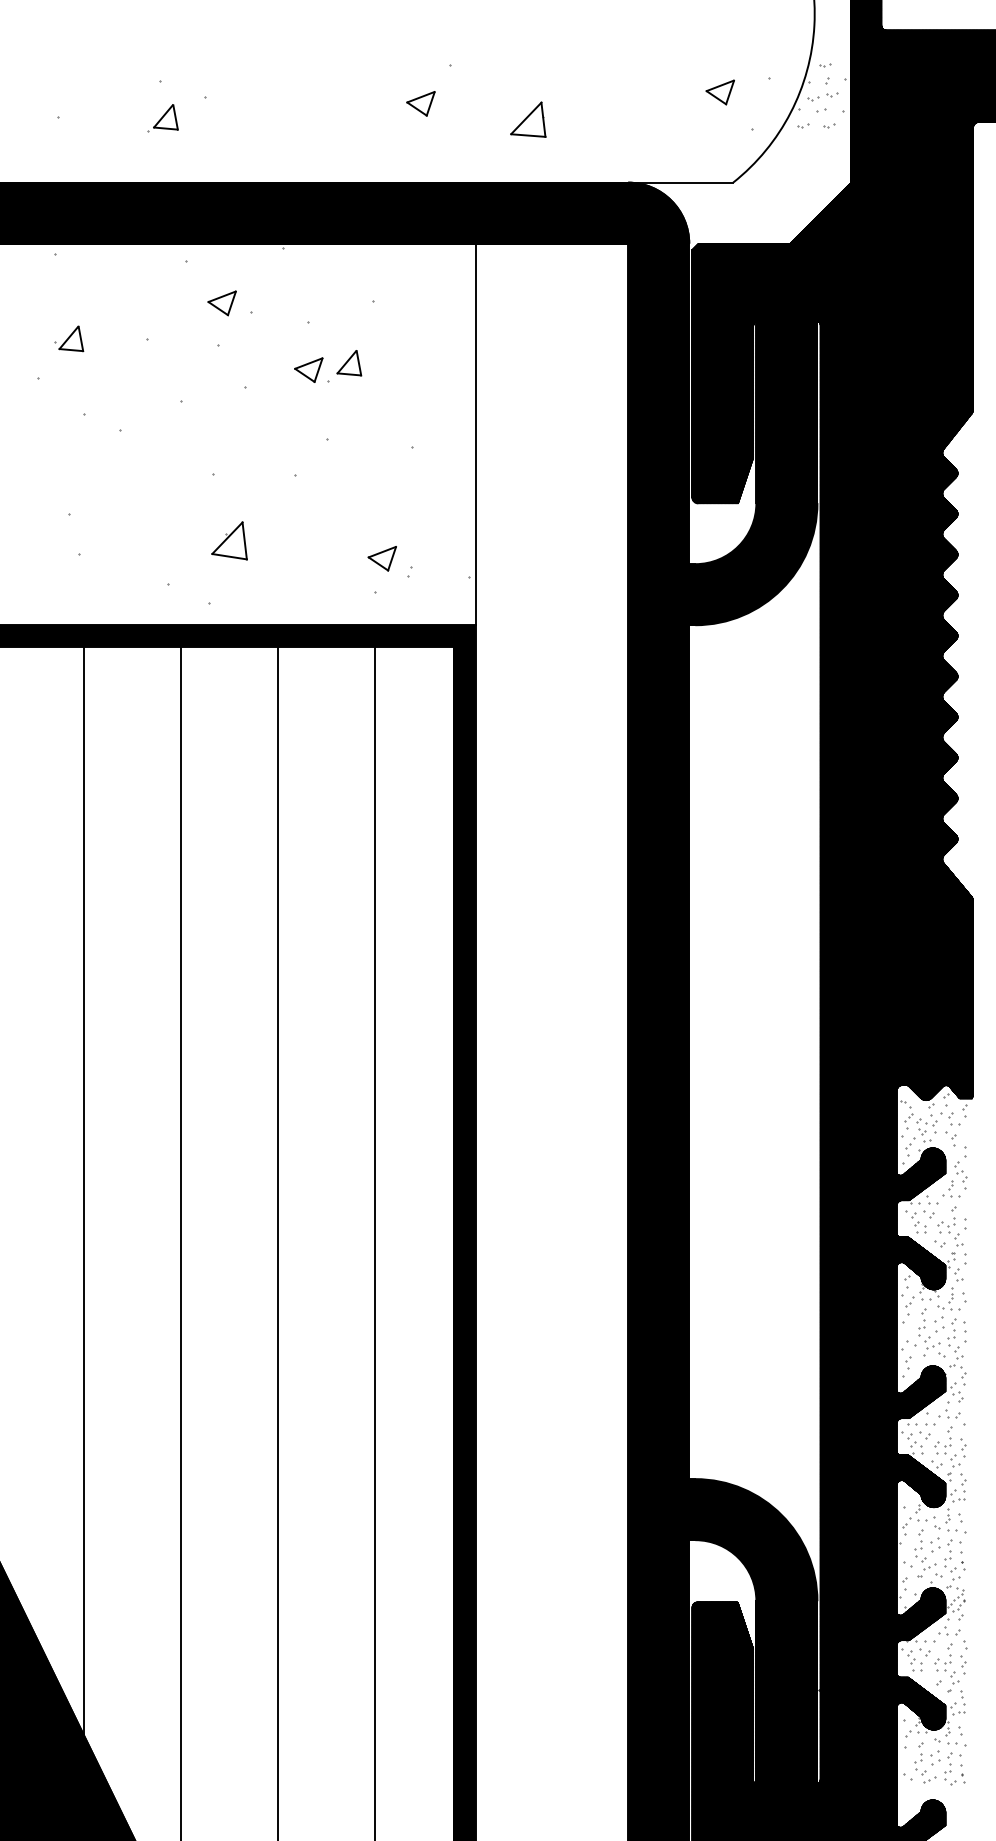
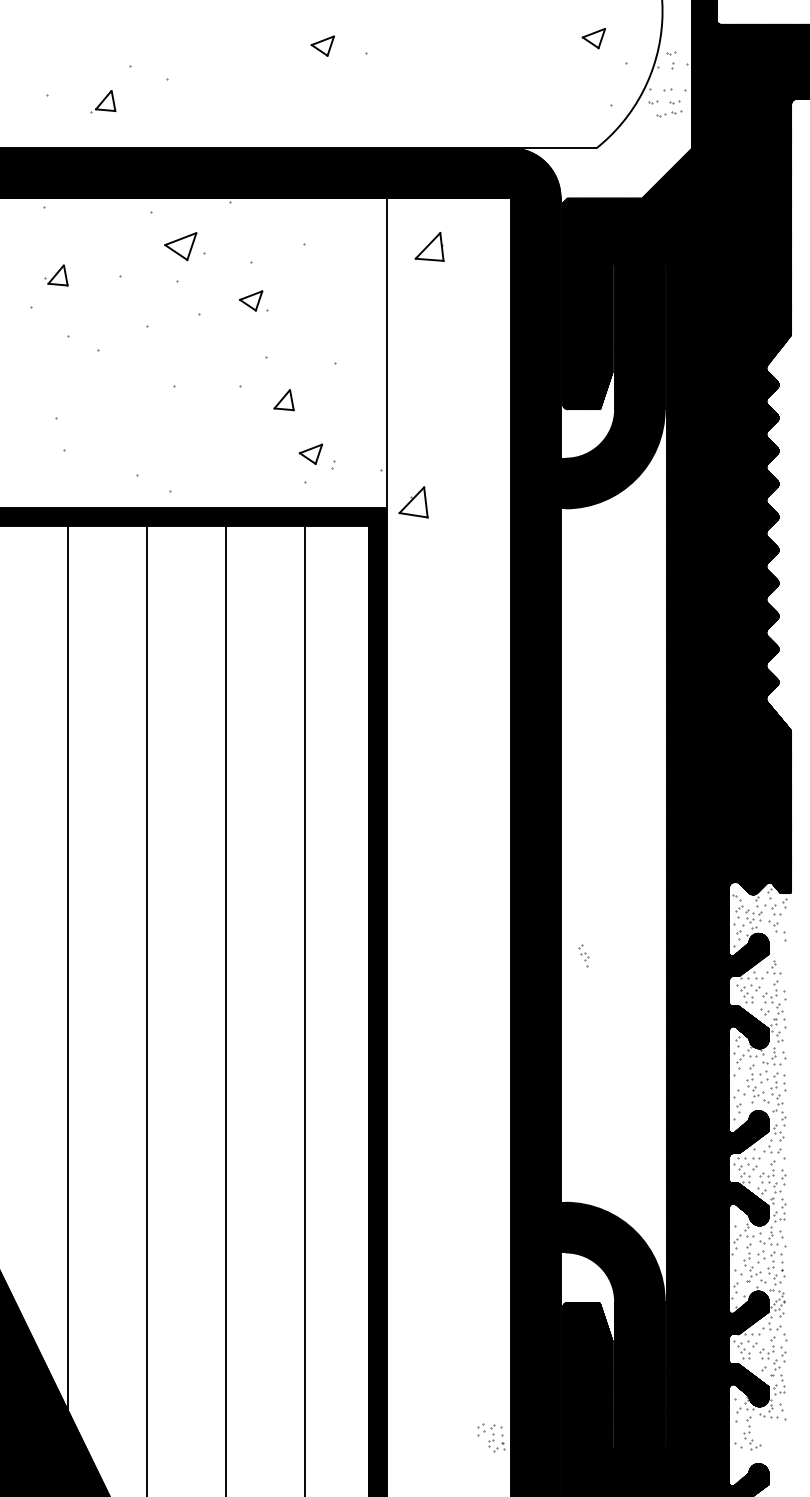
part: (719, 92) -> (593, 38), moved
part: (822, 96) -> (668, 113), moved
part: (420, 103) -> (322, 45), moved
part: (162, 118) -> (102, 102), moved
part: (528, 119) -> (429, 246), moved
part: (221, 303) -> (180, 246), size x1.4
part: (349, 363) -> (284, 400), moved
part: (229, 540) -> (413, 502), moved
part: (960, 1175) -> (583, 955), moved
part: (947, 1767) -> (490, 1437), moved

